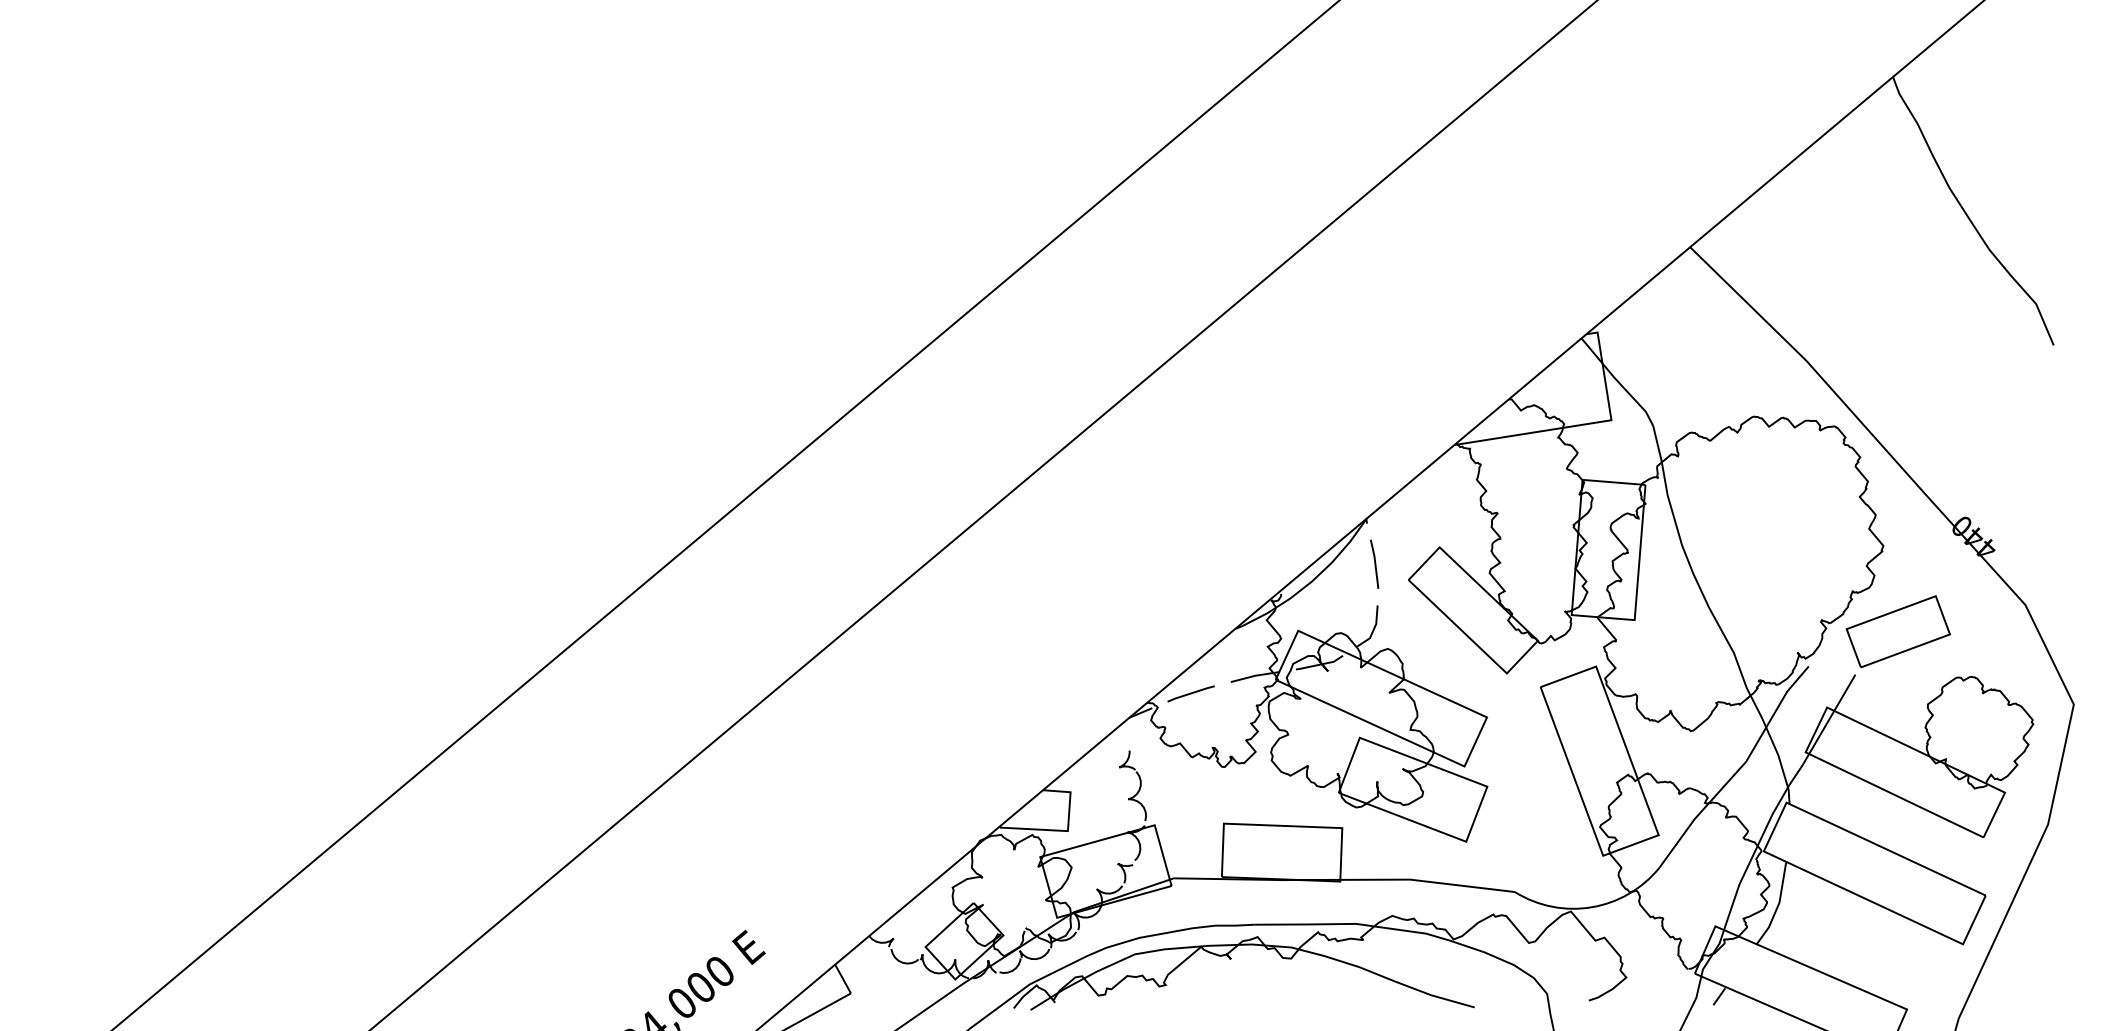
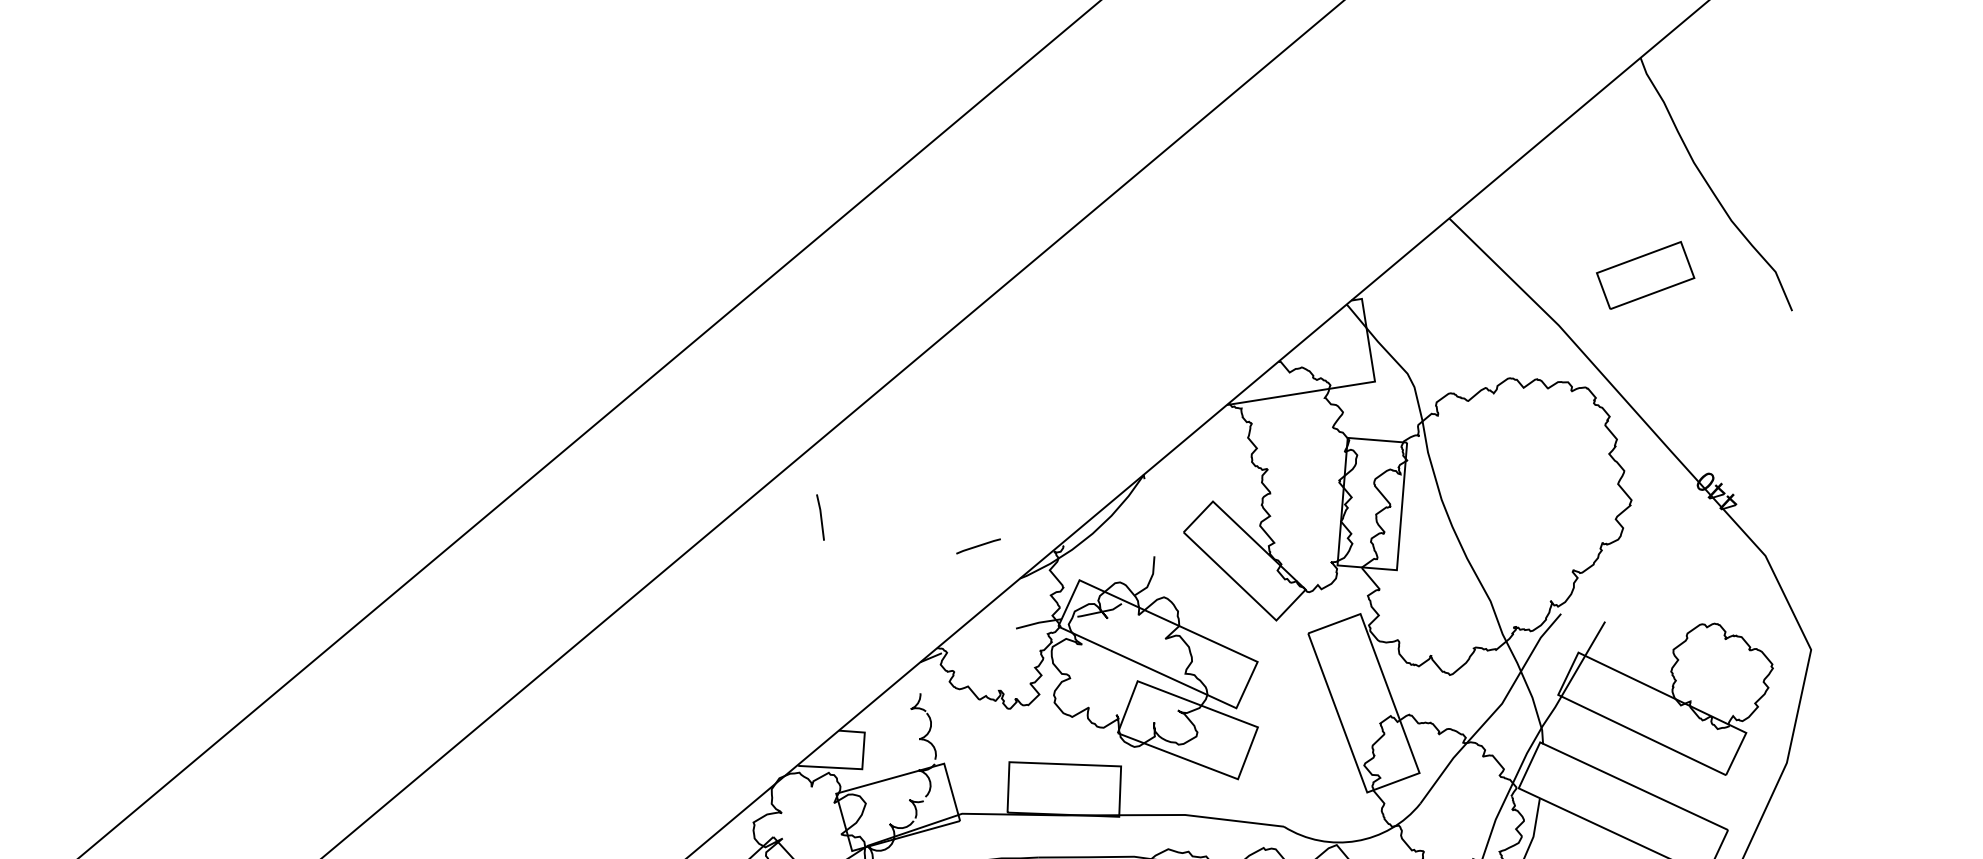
line: (1374, 563) -> (820, 516), moved
part: (1897, 631) -> (1644, 275), moved
line: (1190, 693) -> (977, 546), moved

